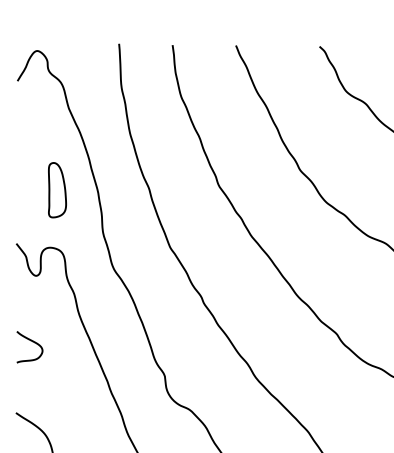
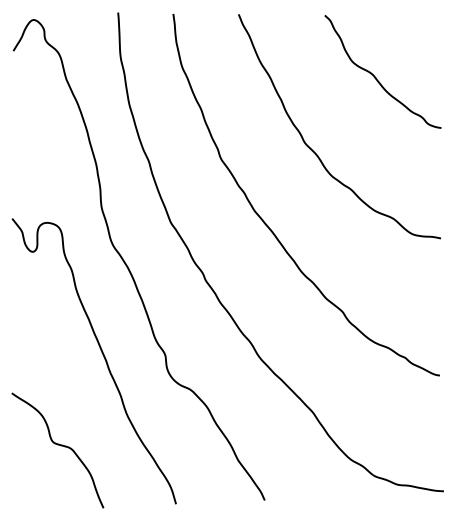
part: (57, 190) -> (54, 163), removed
curve: (34, 343) -> (30, 321), removed

